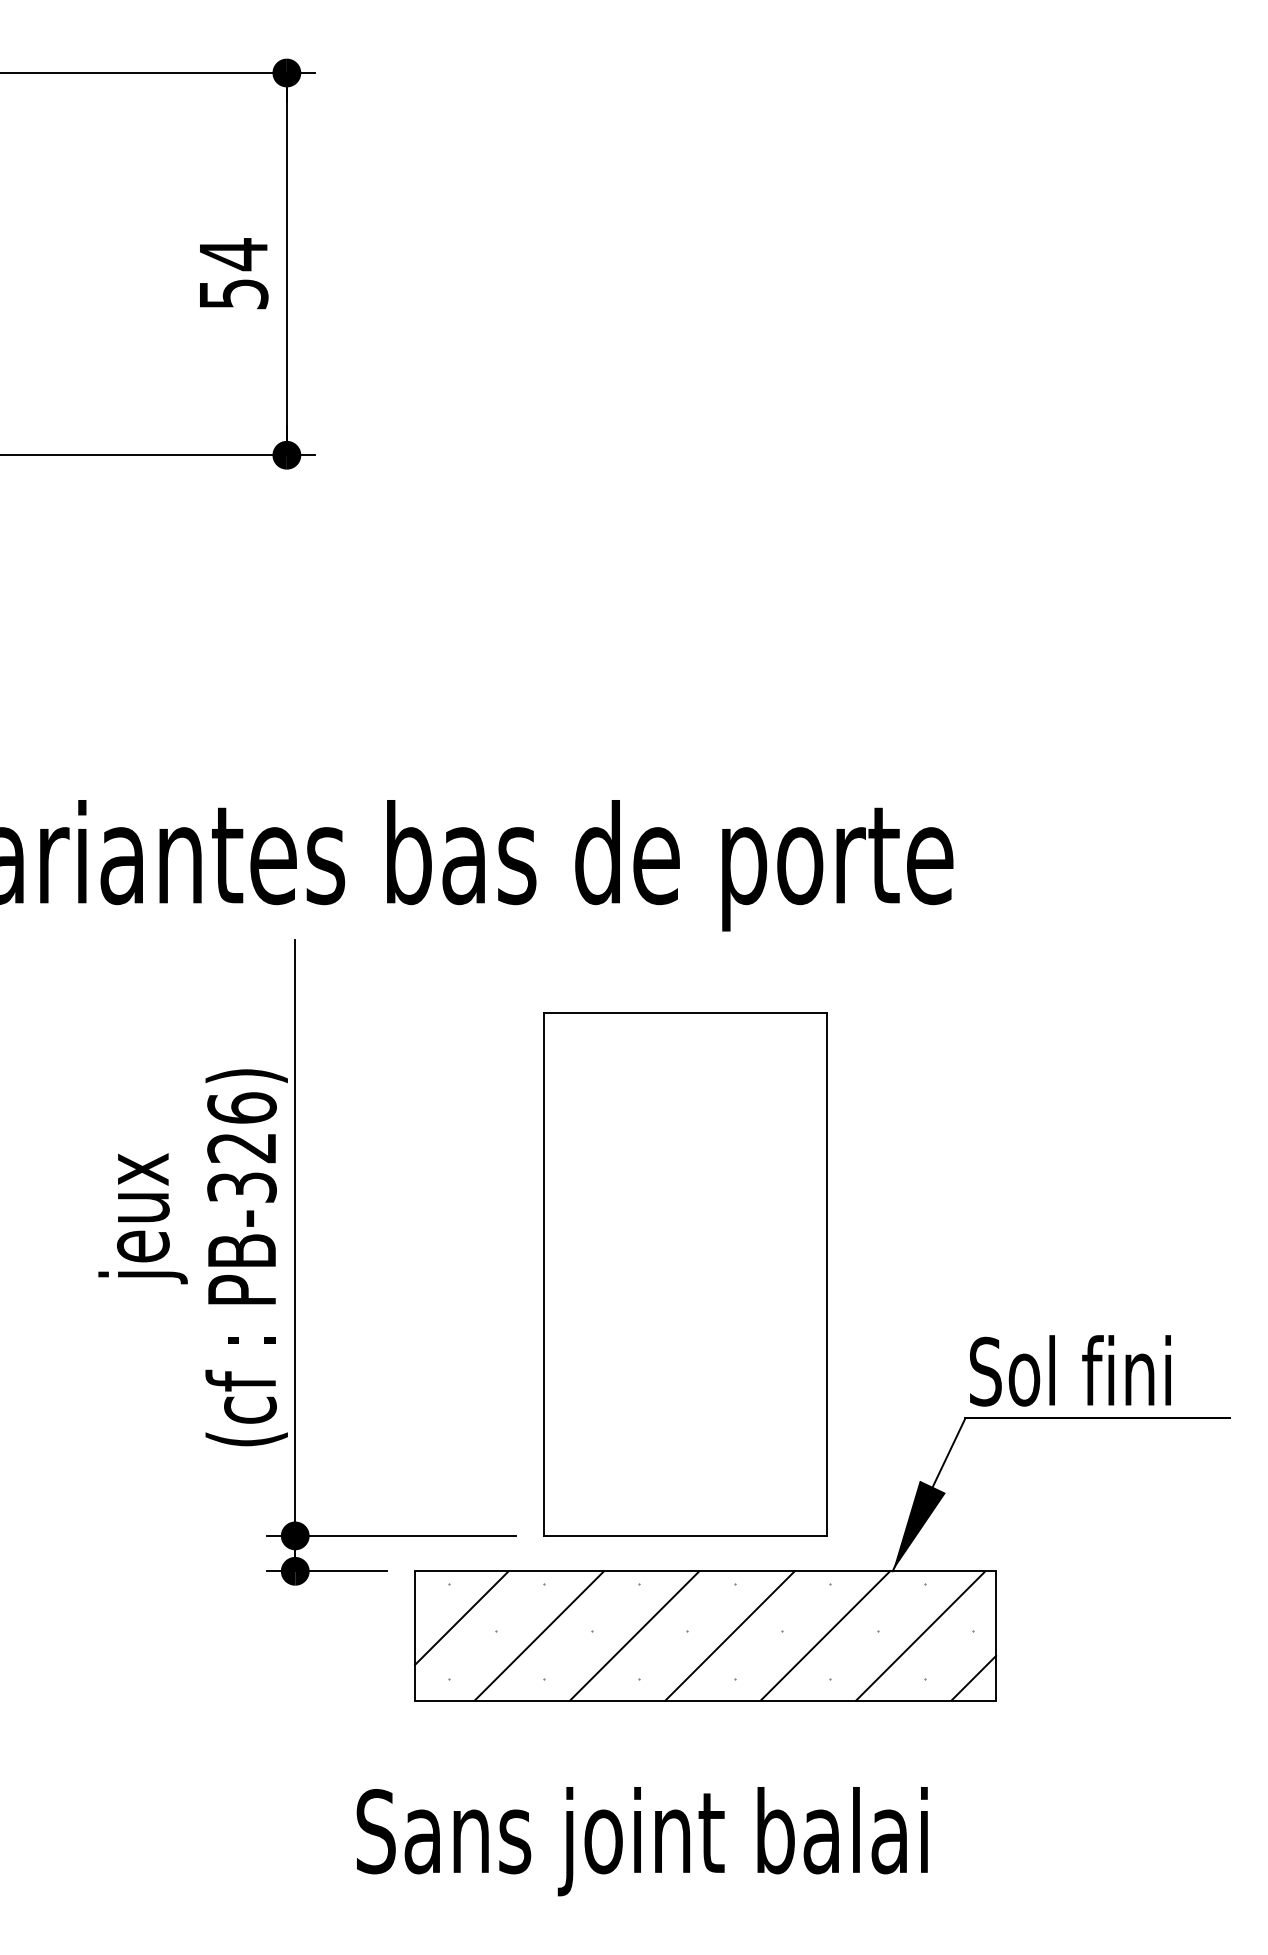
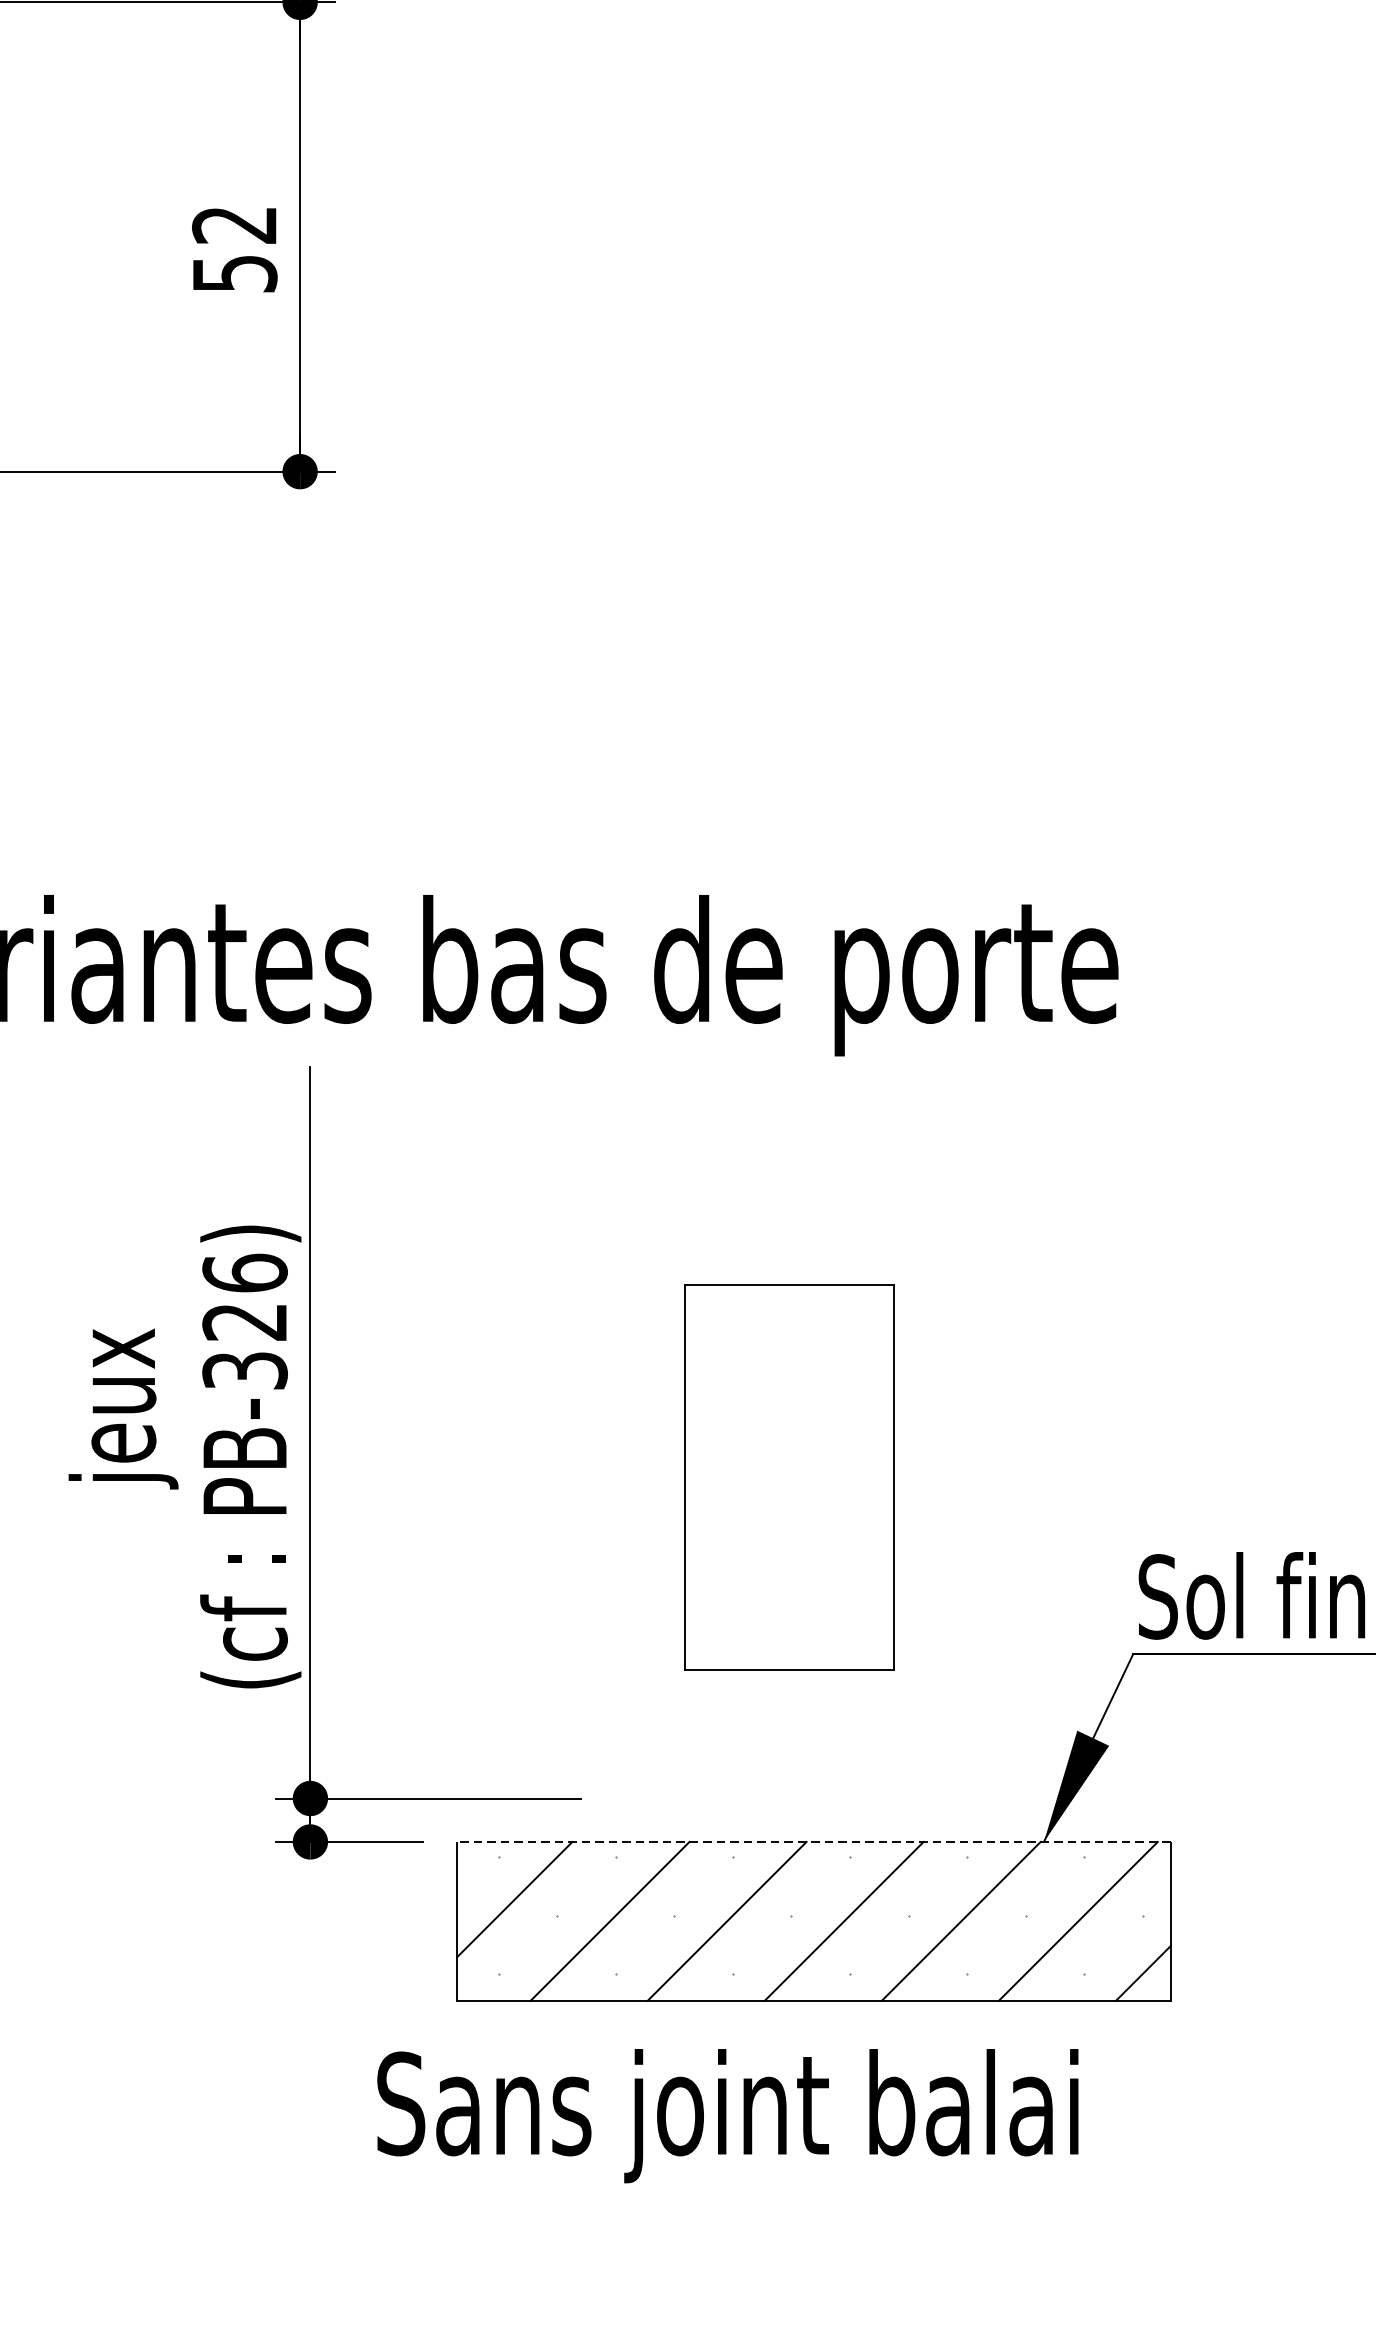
text: (232, 254) -> (233, 225), 54 -> 52
part: (685, 1274) -> (789, 1477), size x0.6
line: (705, 1571) -> (814, 1842), solid -> dashed
text: (641, 1841) -> (726, 2115), moved

